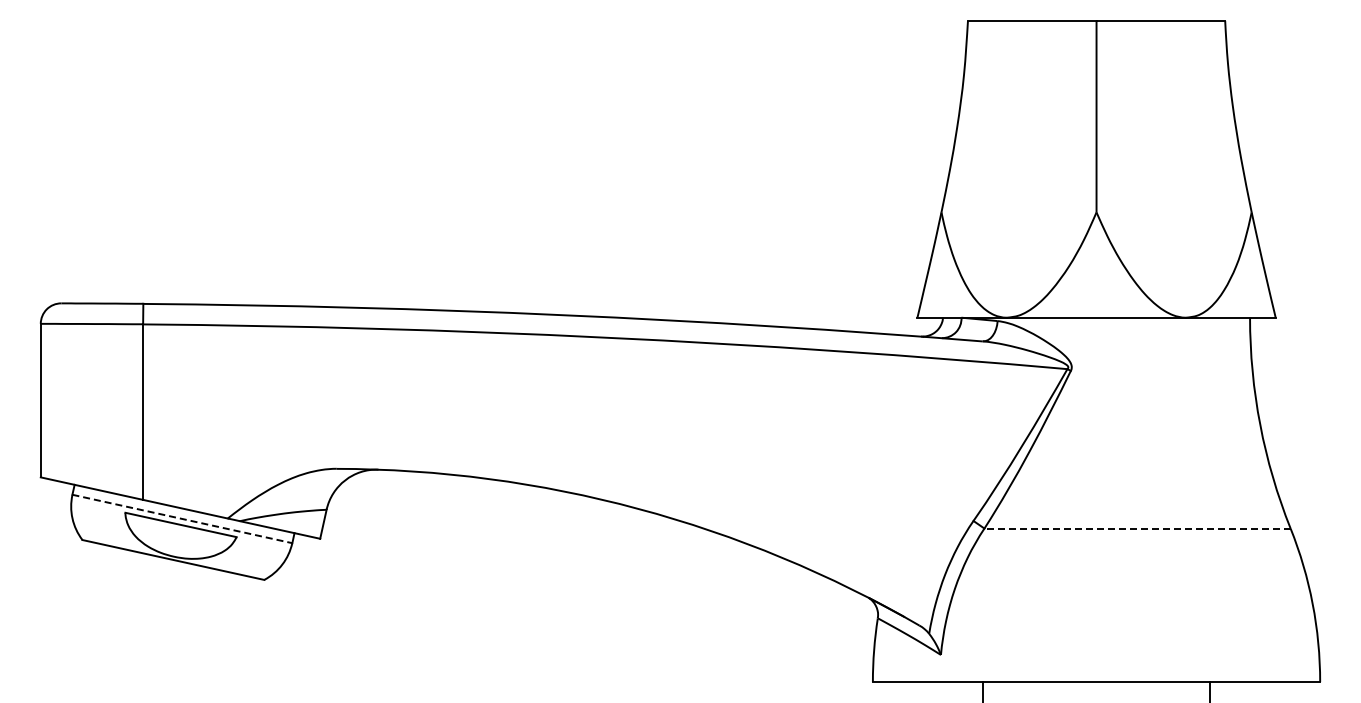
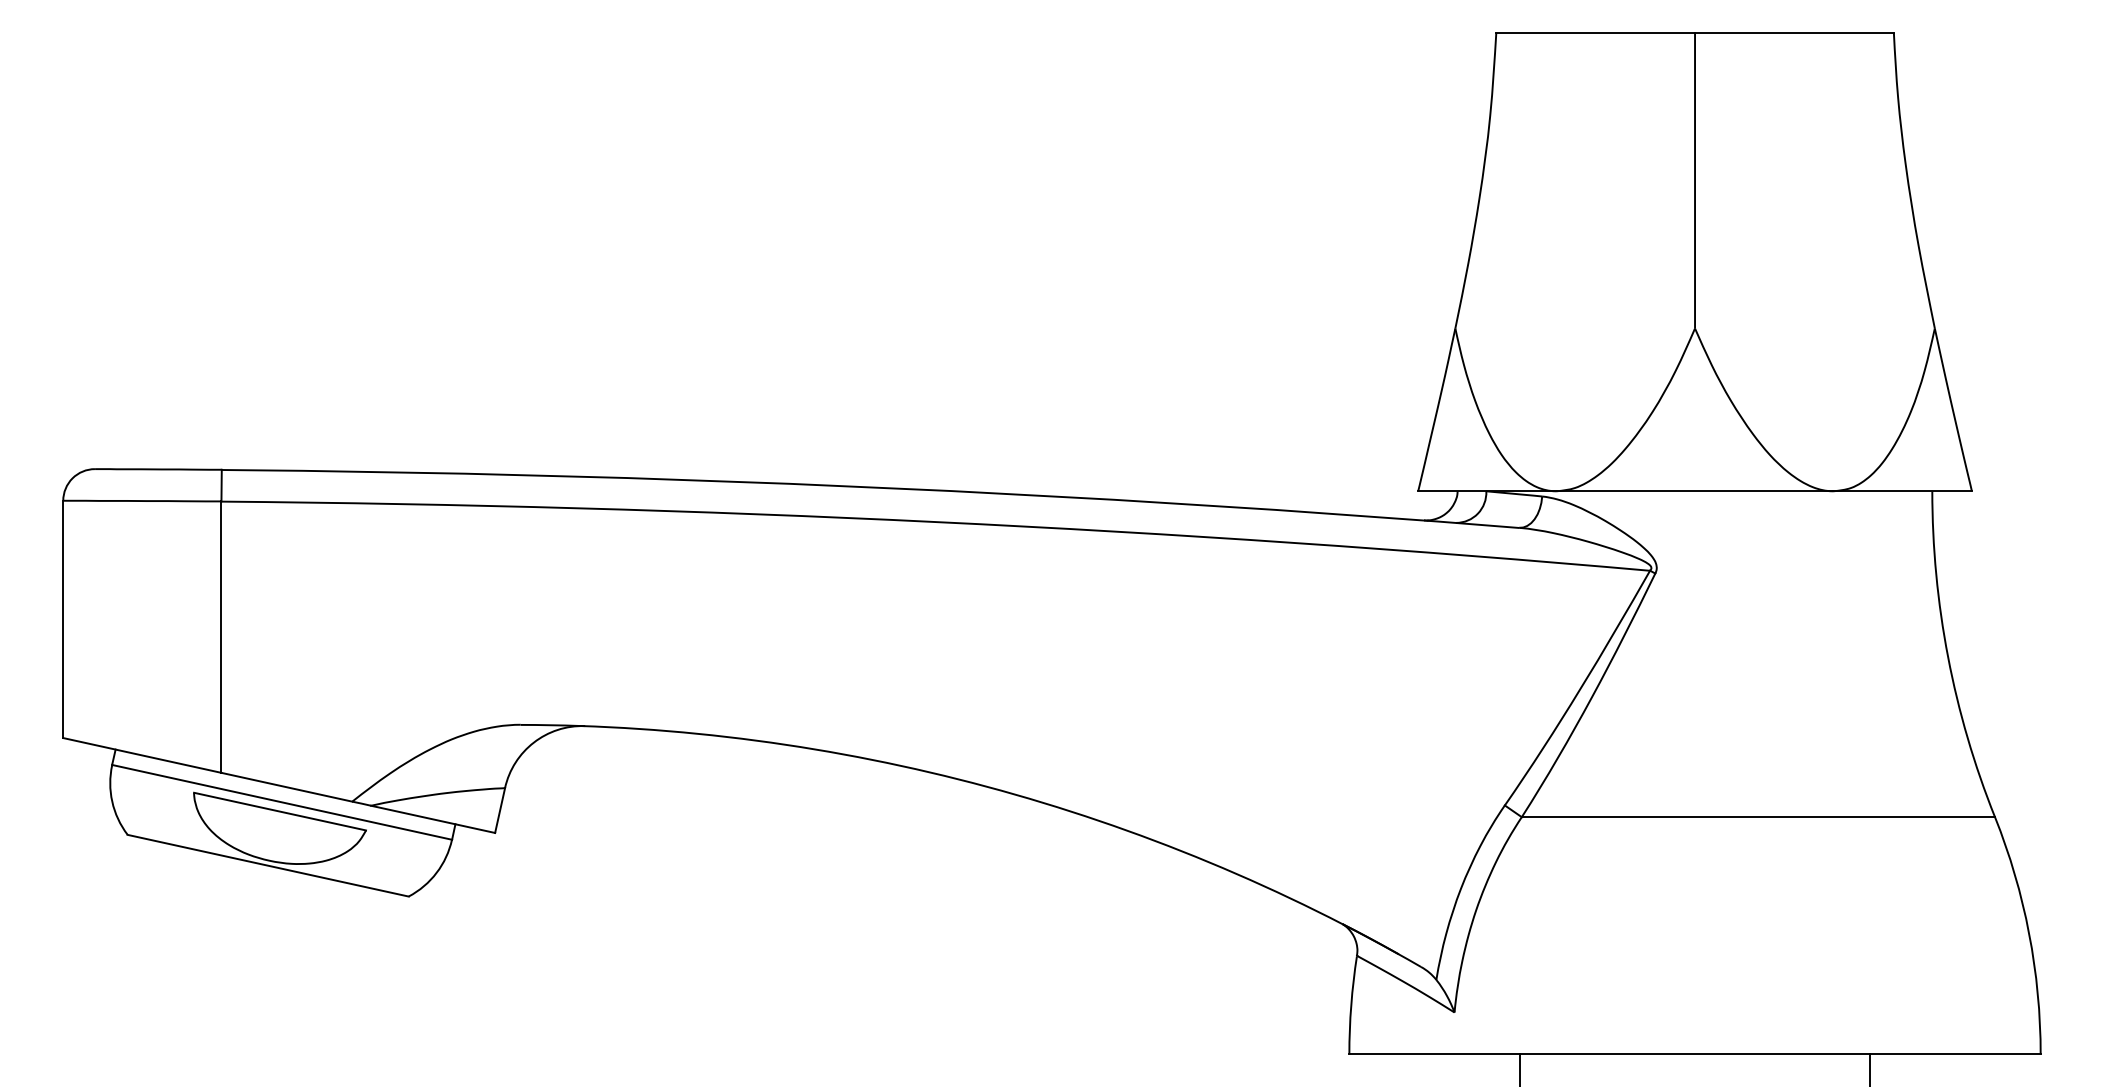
line: (182, 518) -> (282, 801), dashed -> solid
line: (1137, 528) -> (1758, 817), dashed -> solid

